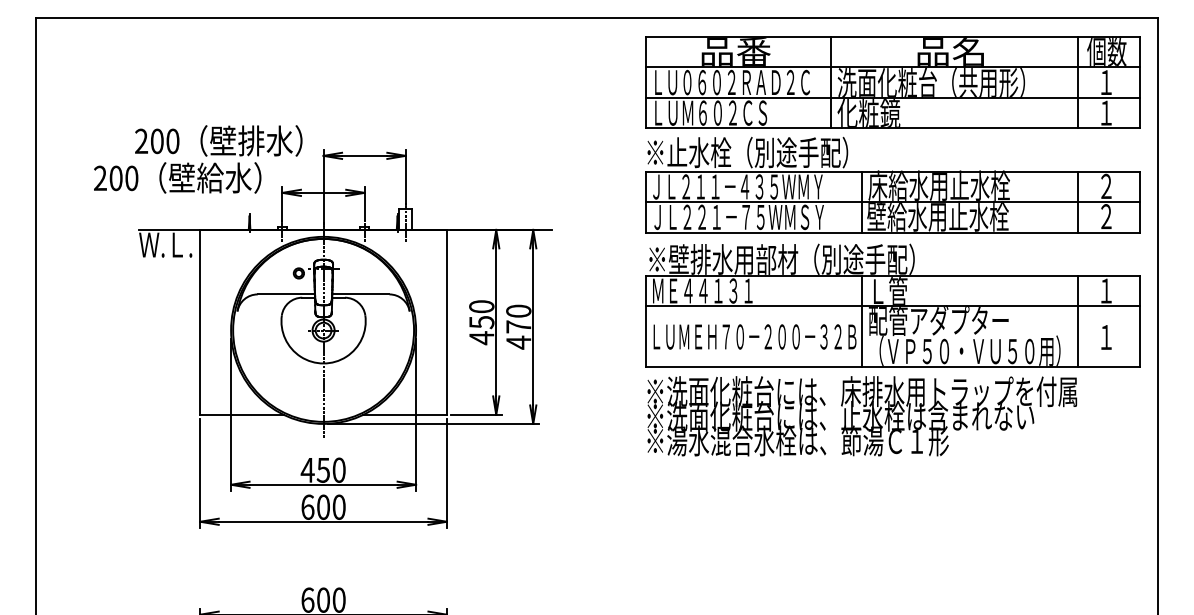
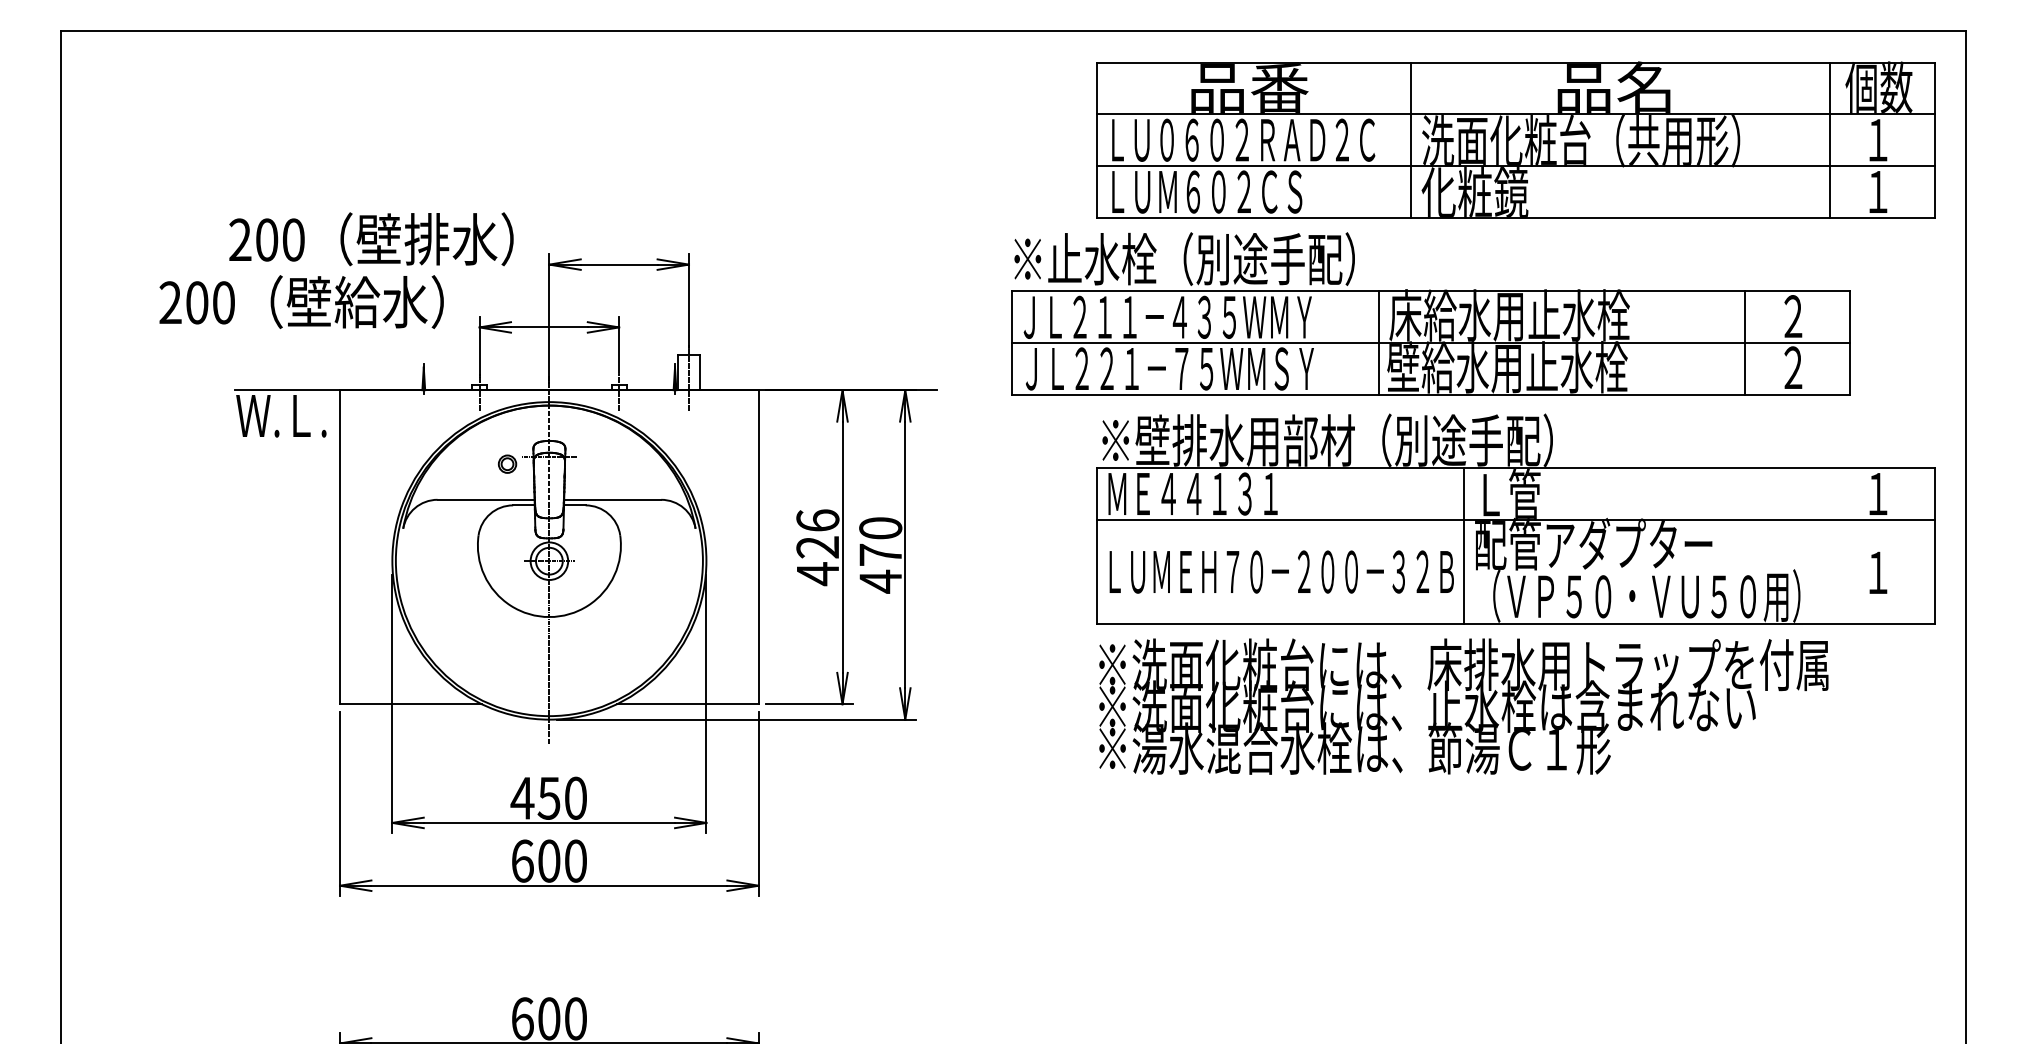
part: (892, 184) -> (1430, 313), moved
text: (481, 314) -> (817, 533), 450 -> 426
line: (1078, 321) -> (1830, 545), removed

